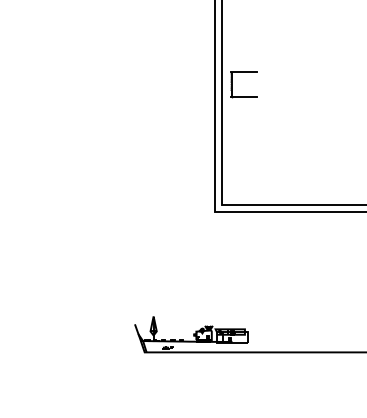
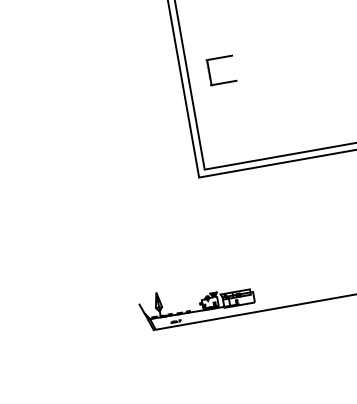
part: (232, 84) -> (210, 72), moved

